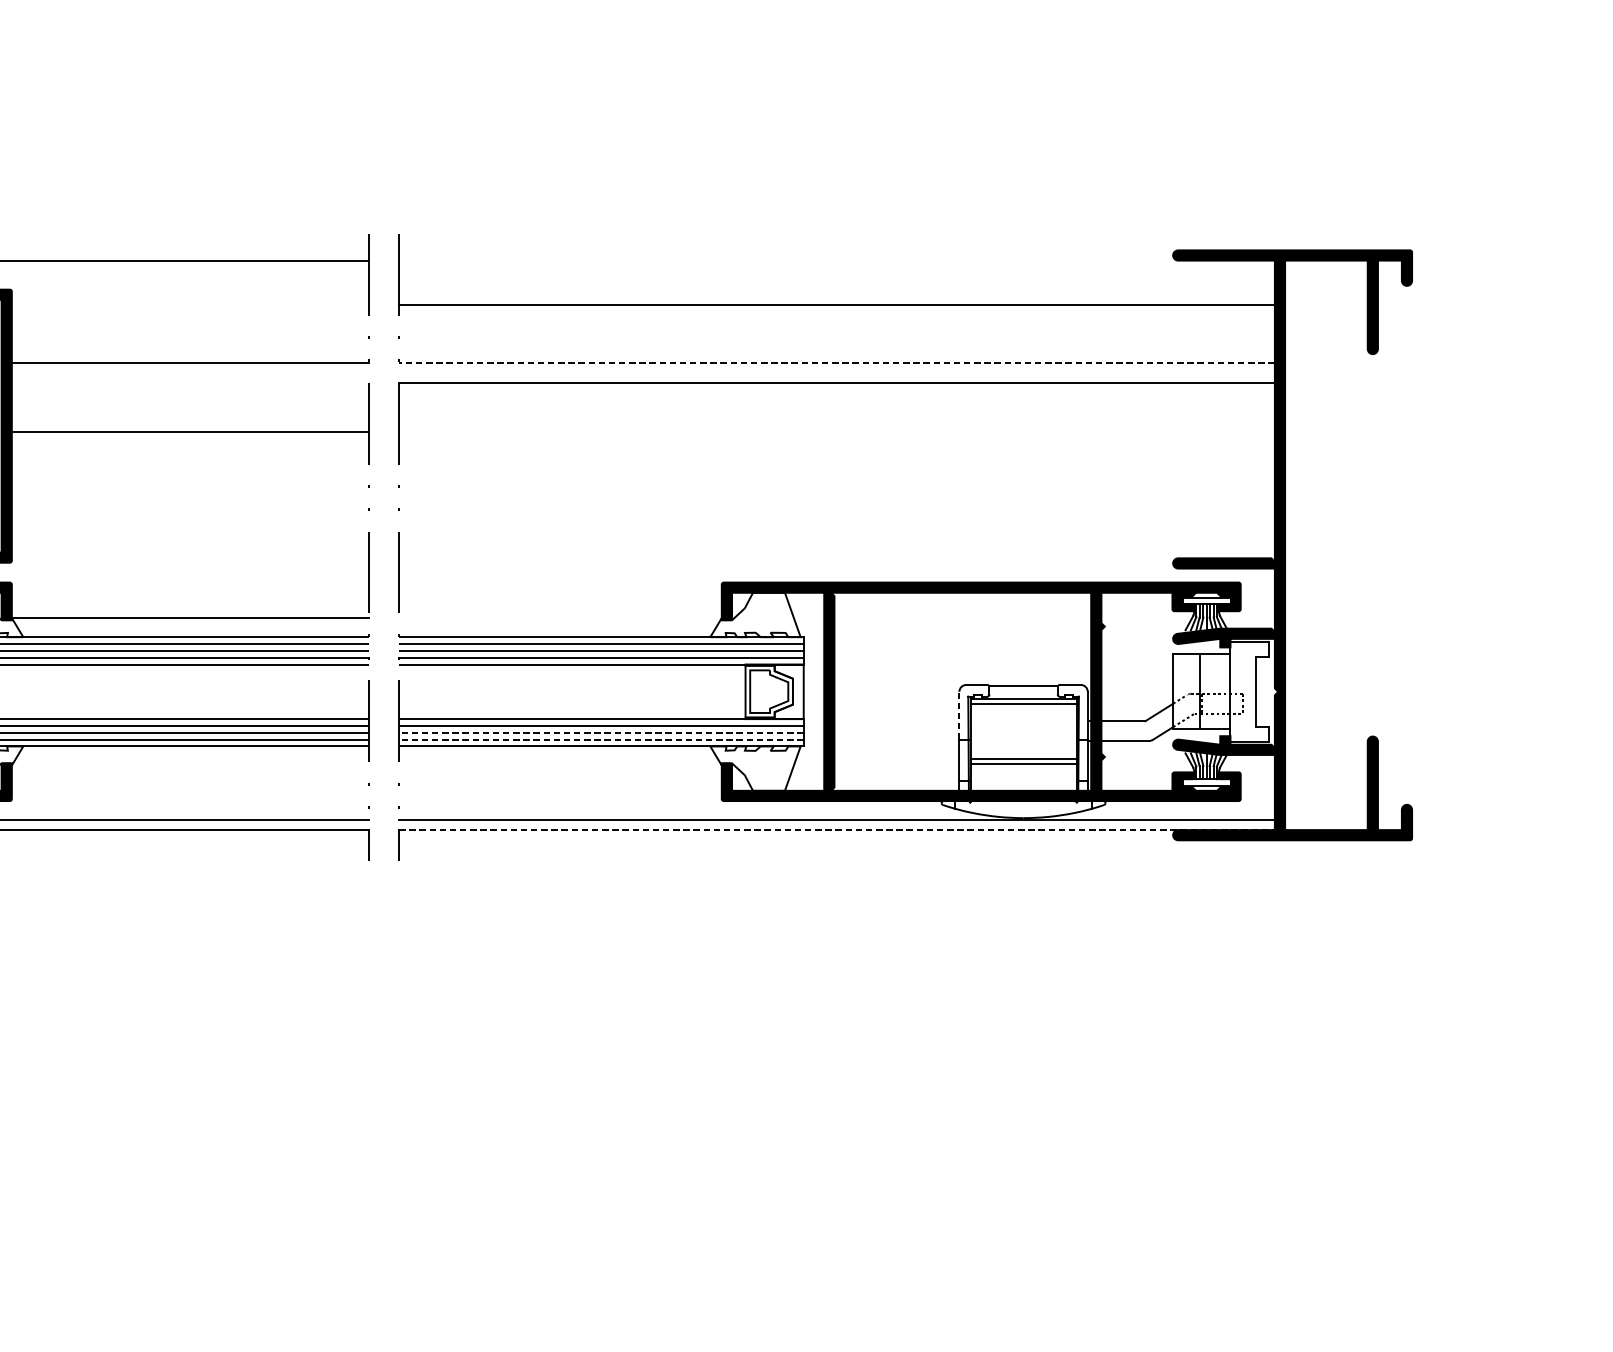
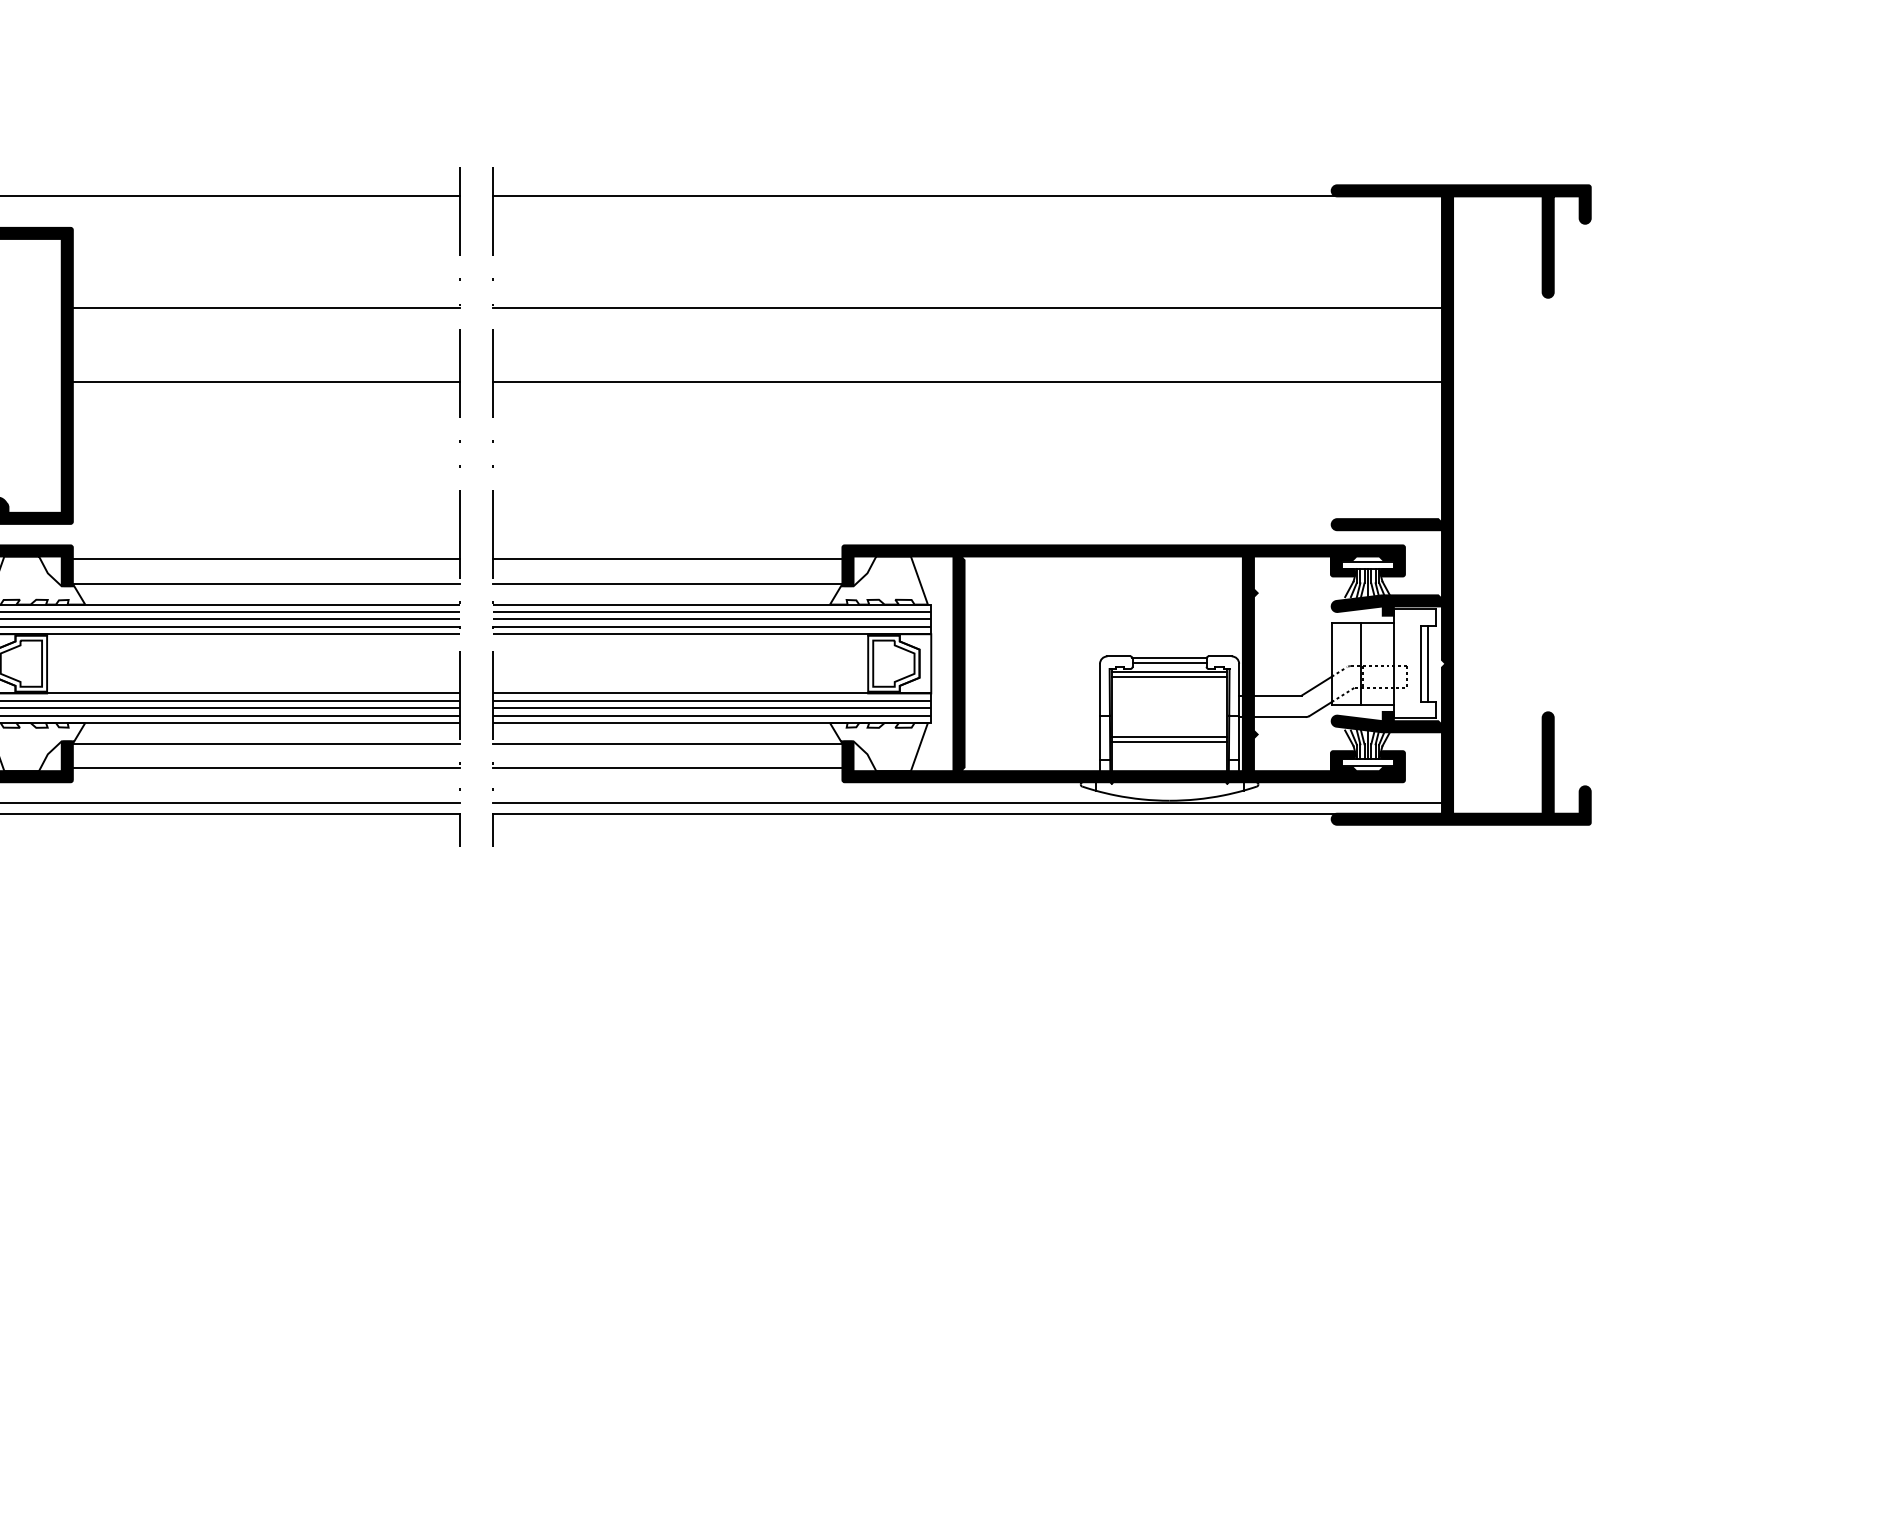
line: (836, 304) -> (966, 196), moved
line: (837, 363) -> (967, 307), dashed -> solid
line: (836, 382) -> (966, 381), moved
line: (189, 595) -> (265, 559), added
line: (560, 595) -> (667, 559), added
line: (560, 617) -> (667, 583), added
line: (1023, 691) -> (1169, 663), added
line: (1261, 691) -> (1427, 663), added
line: (959, 715) -> (1100, 689), dashed -> solid
line: (601, 733) -> (711, 708), dashed -> solid
line: (601, 739) -> (711, 715), dashed -> solid
line: (189, 765) -> (265, 743), added
line: (560, 765) -> (667, 743), added
line: (189, 788) -> (265, 768), added
line: (560, 788) -> (667, 768), added
line: (837, 829) -> (967, 813), dashed -> solid

